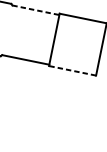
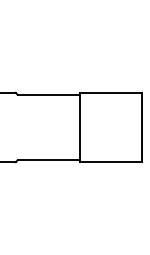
line: (36, 10) -> (49, 94), dashed -> solid
line: (72, 70) -> (110, 162), dashed -> solid

